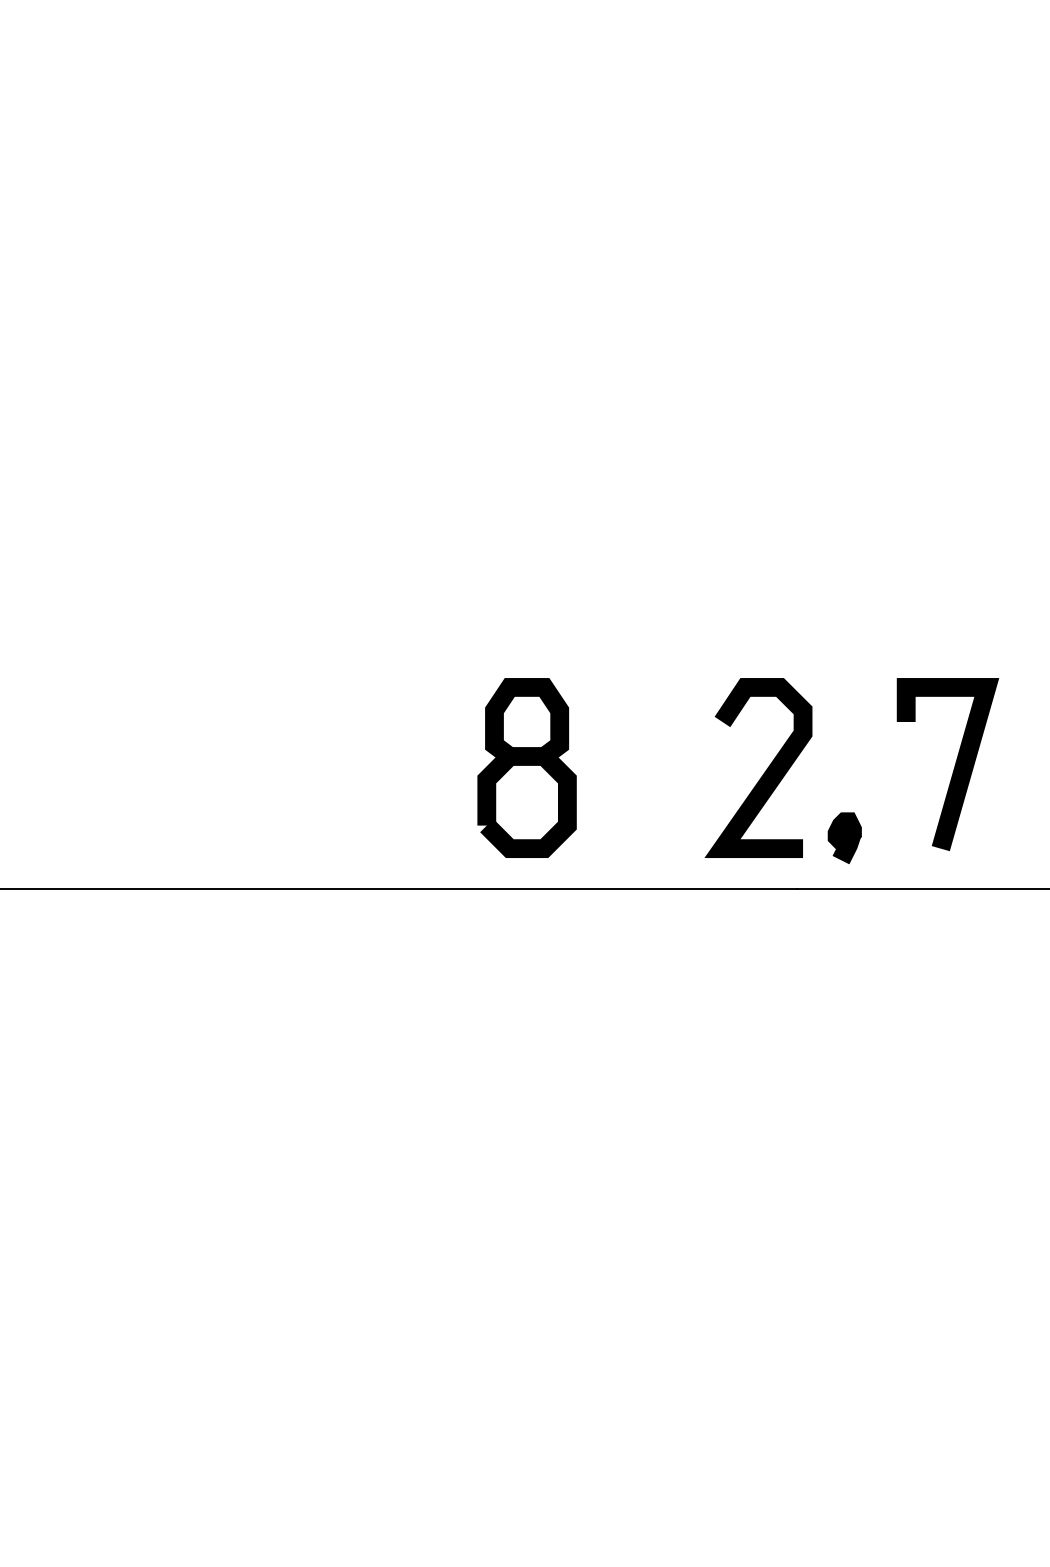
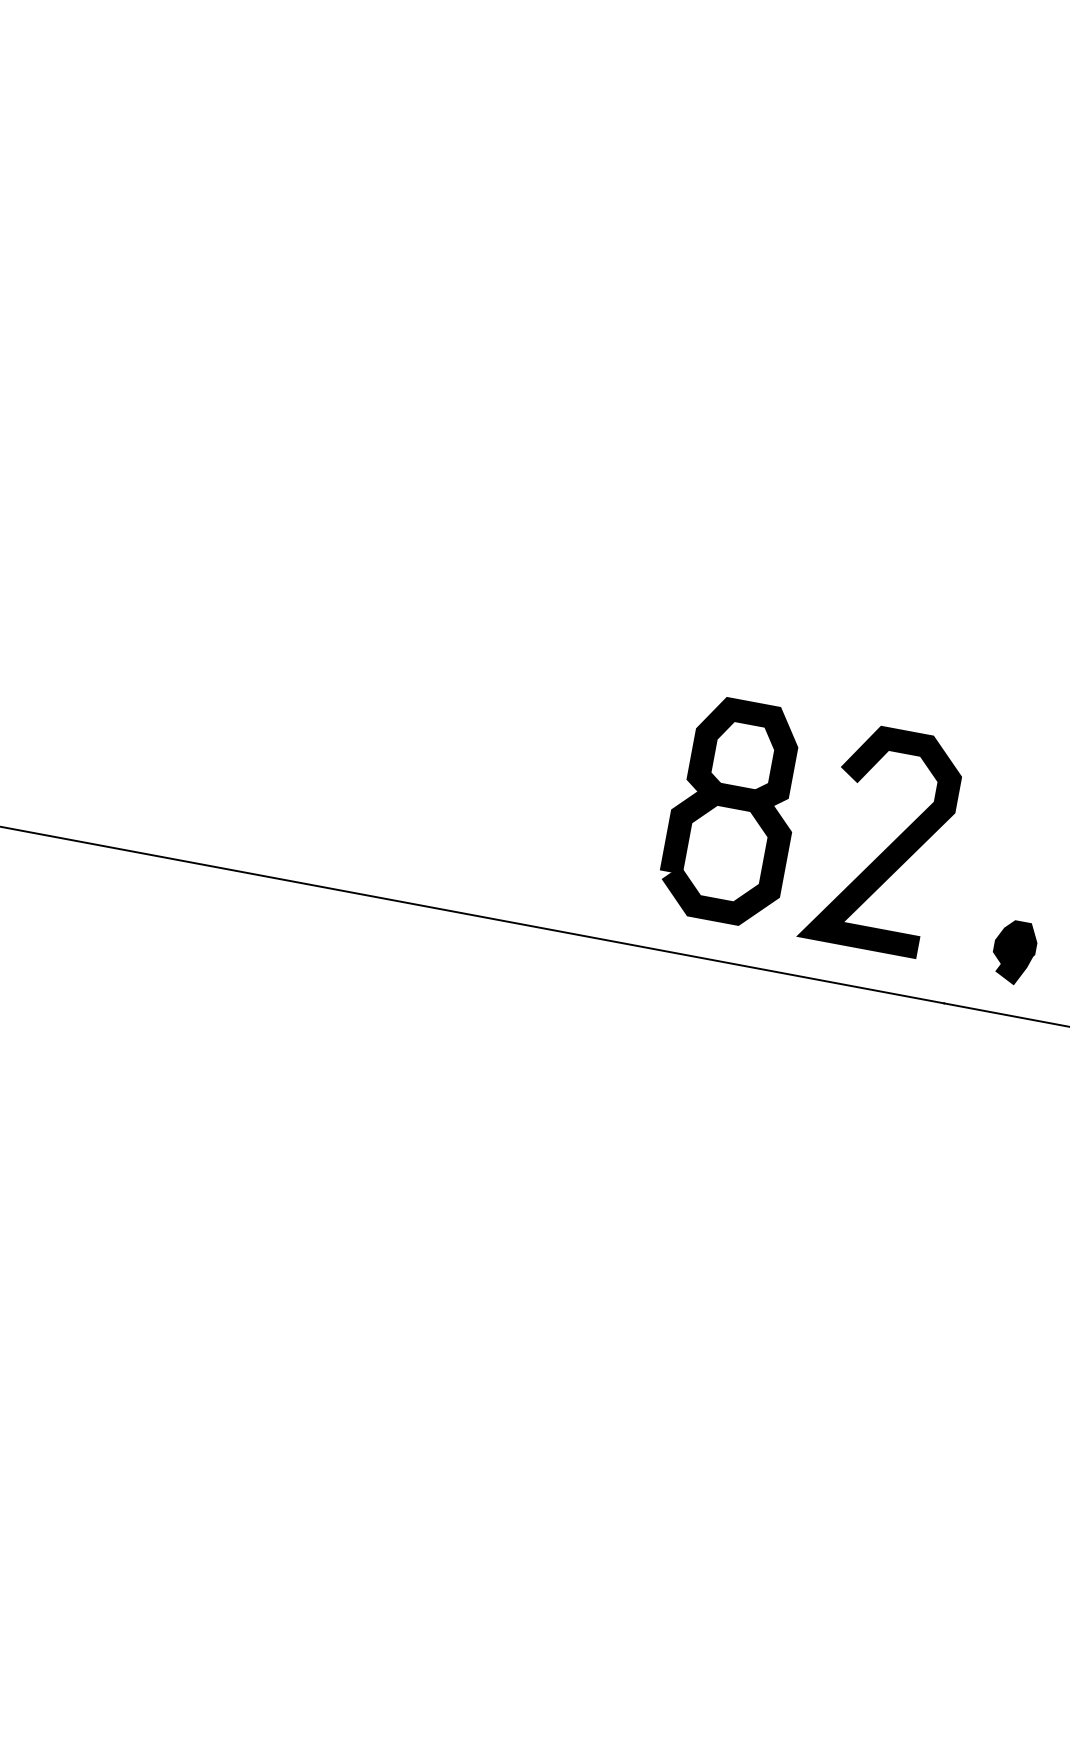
part: (526, 767) -> (732, 810), moved
curve: (765, 770) -> (890, 844), moved

